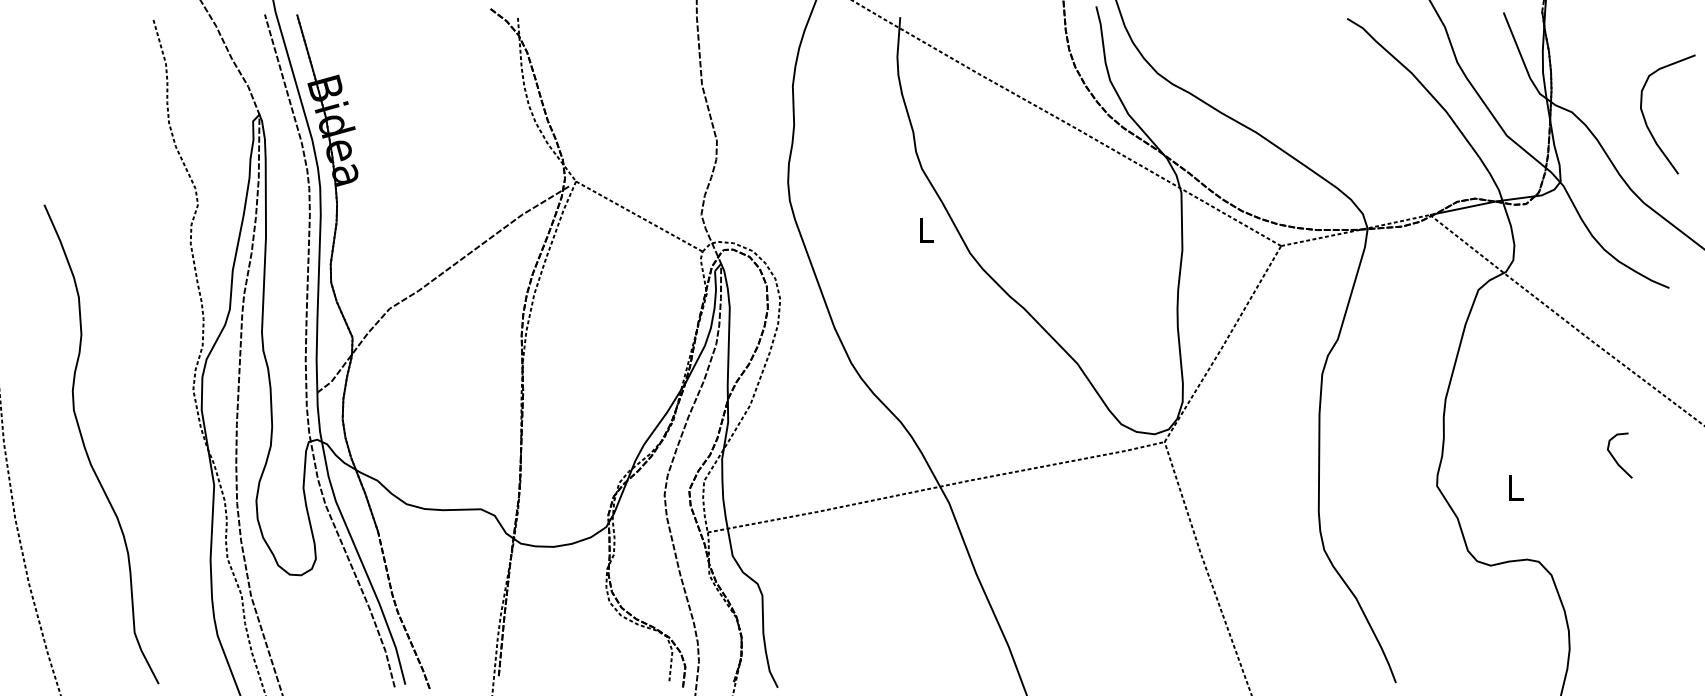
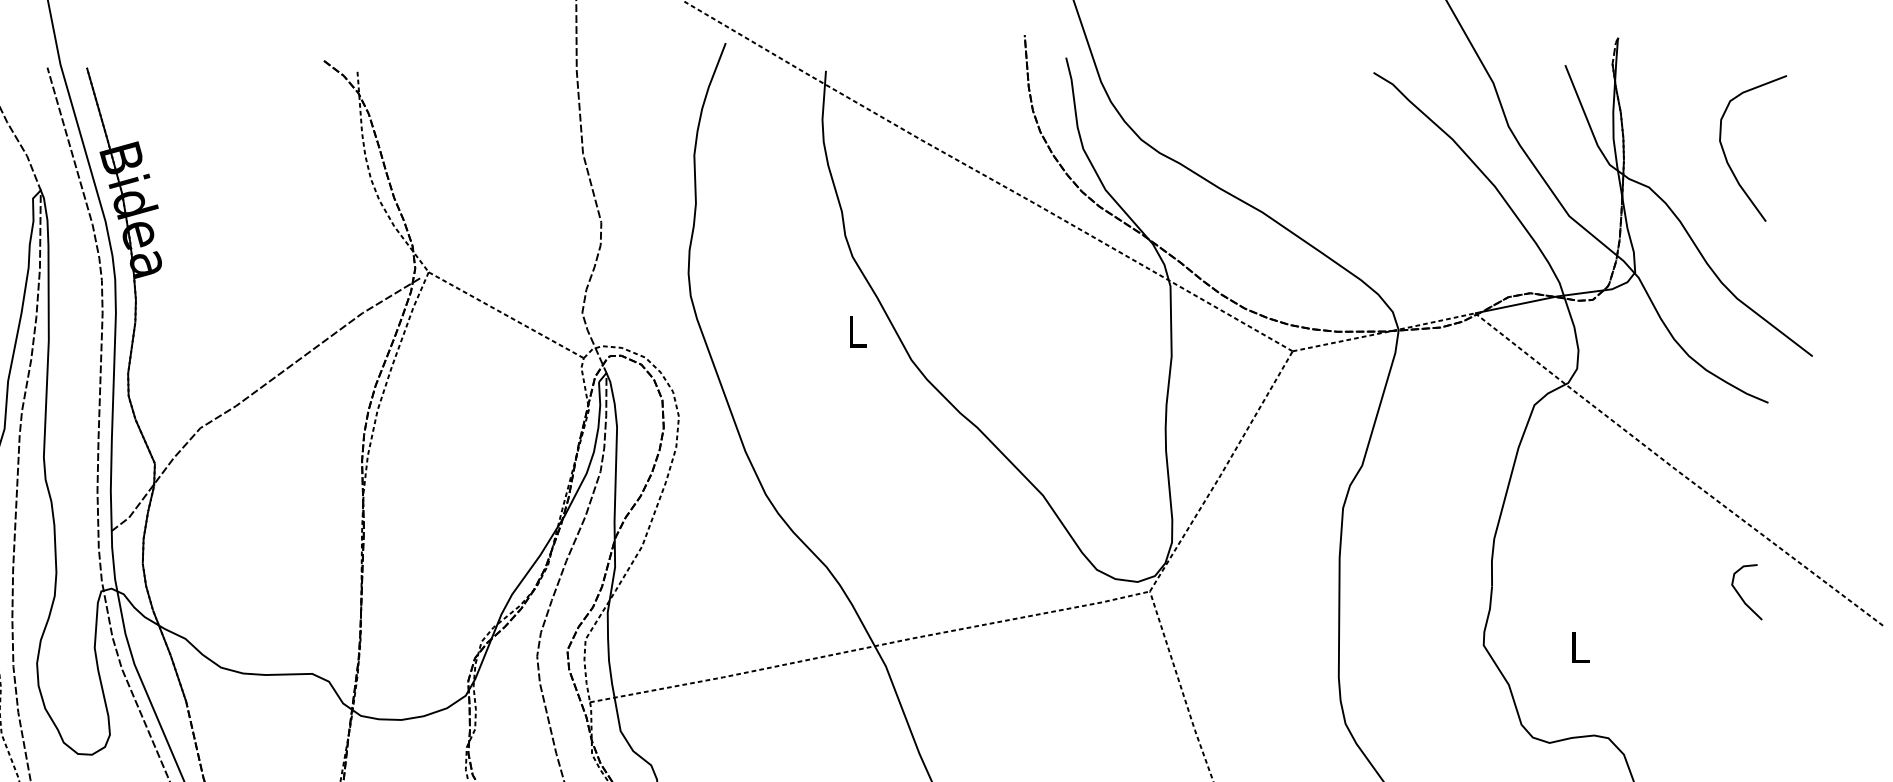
curve: (1646, 121) -> (1726, 157), moved
curve: (1615, 458) -> (1741, 595), moved

